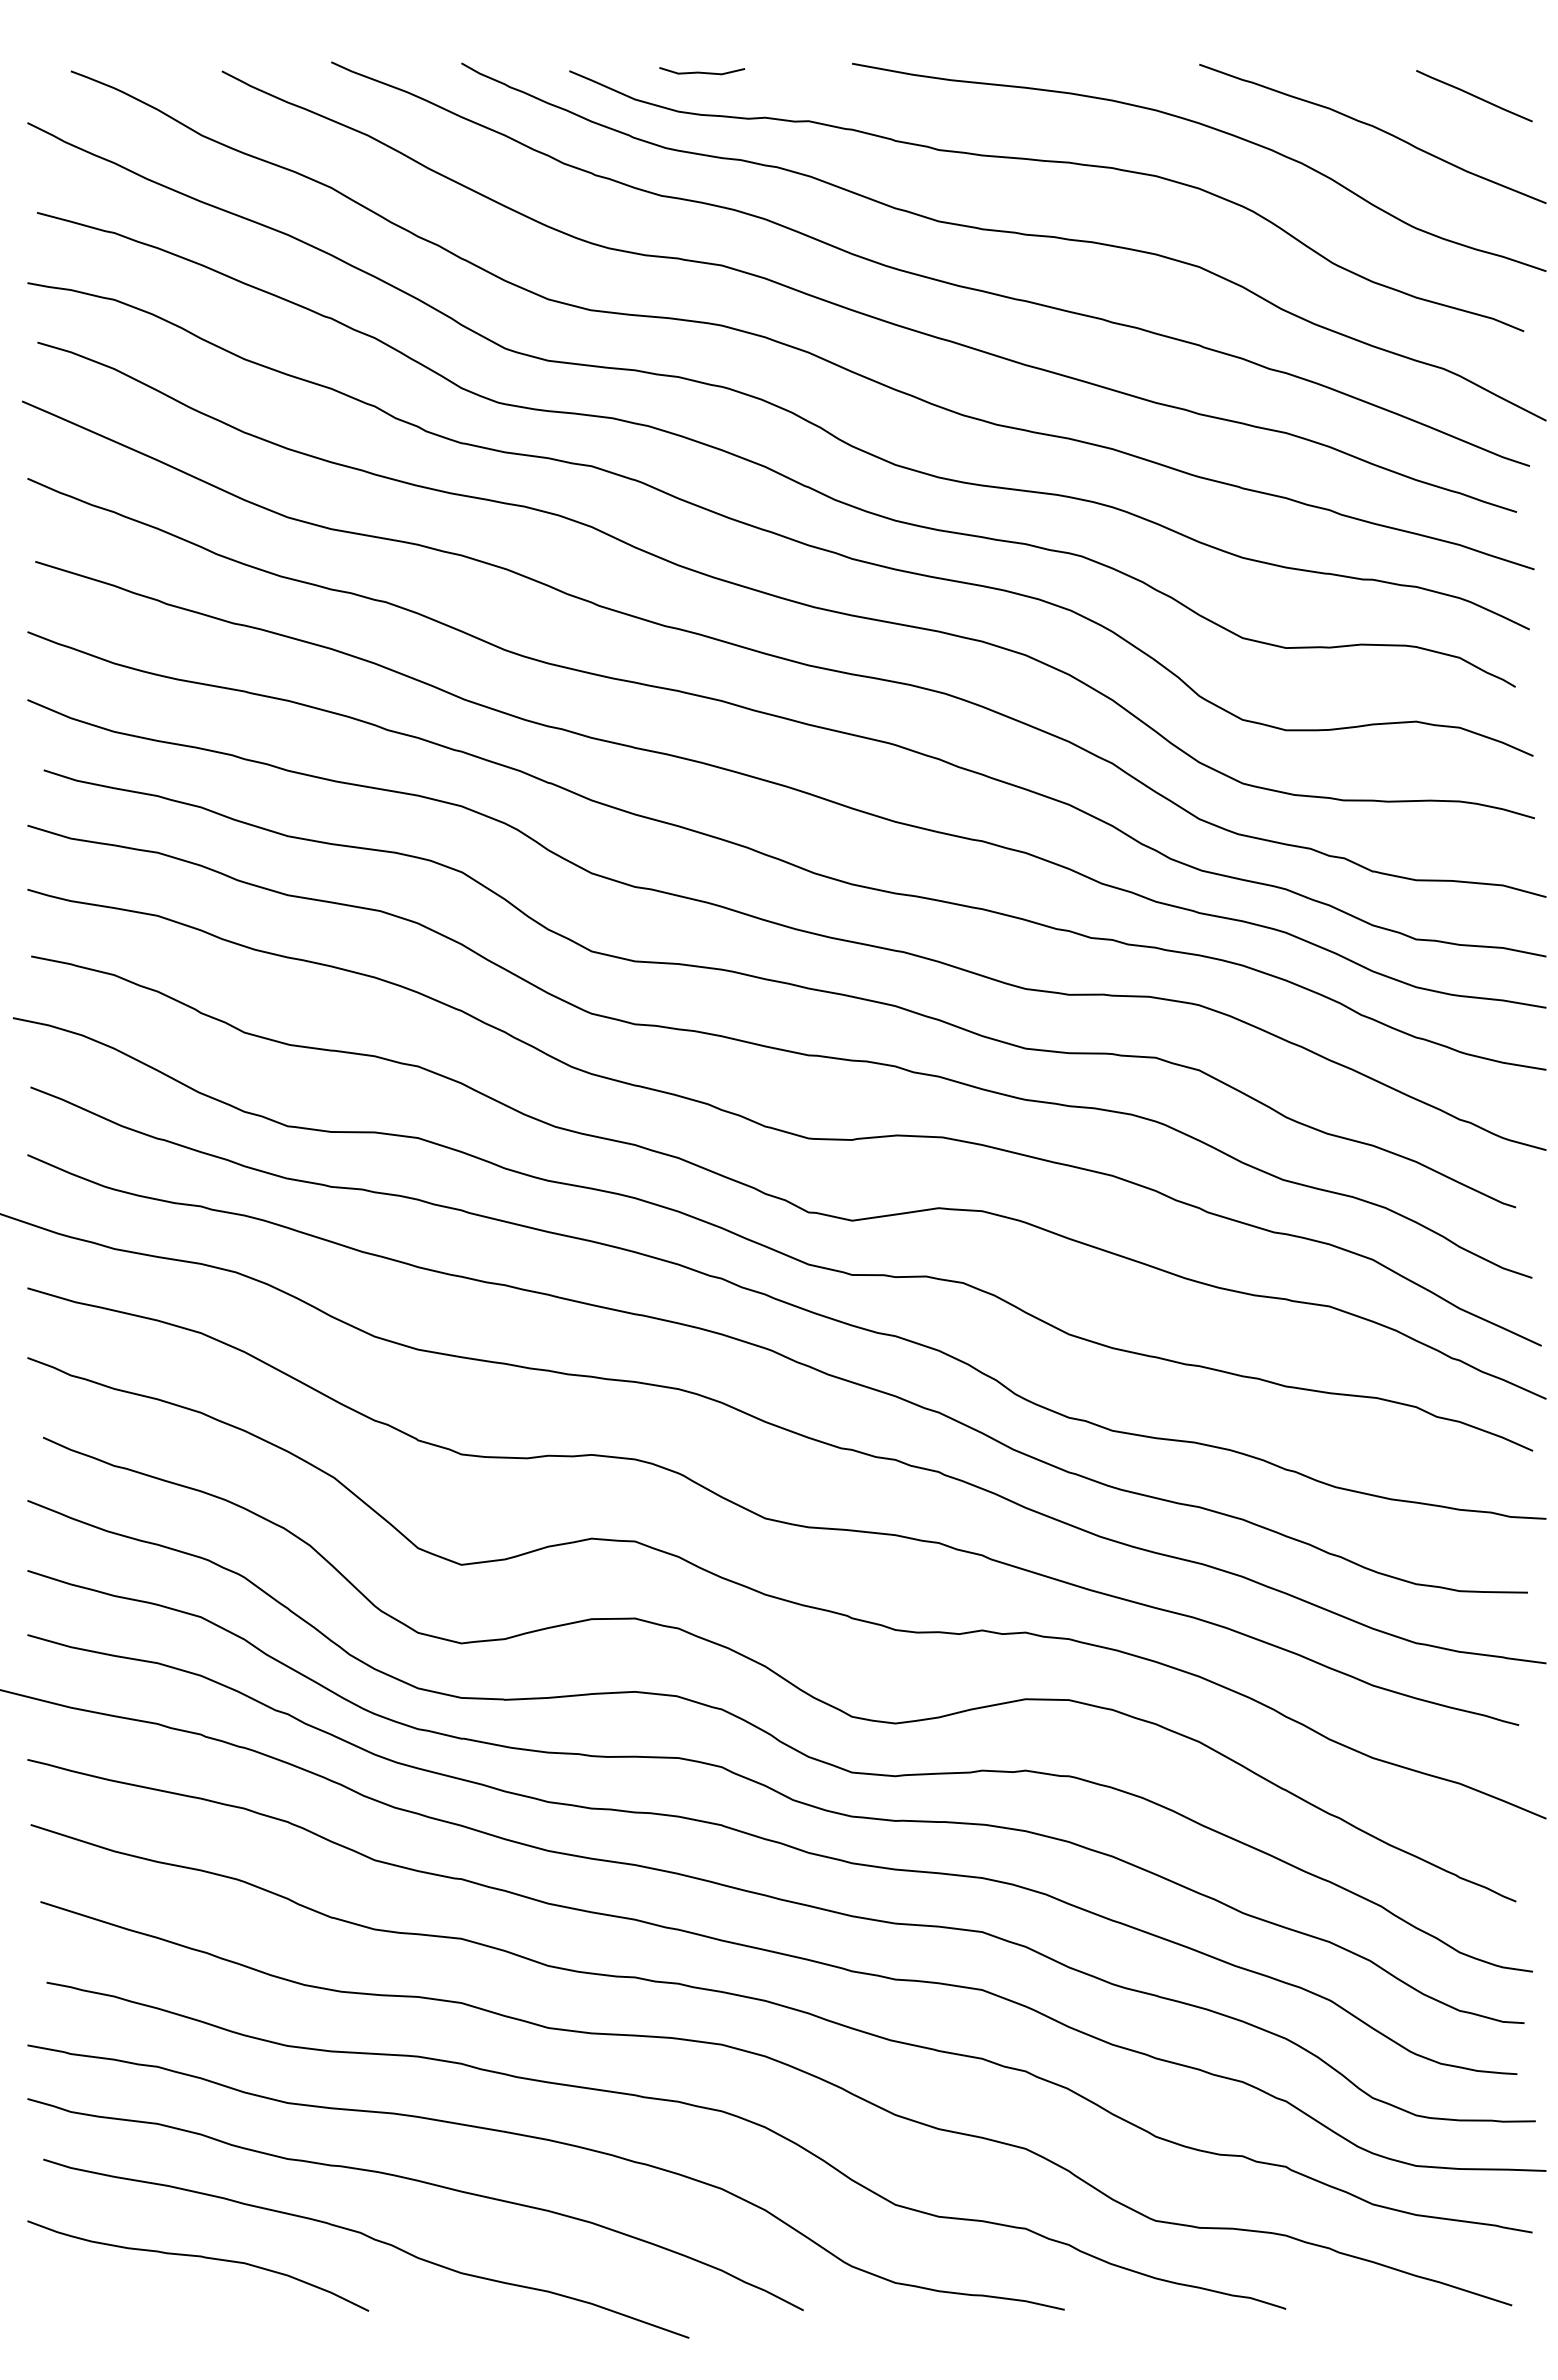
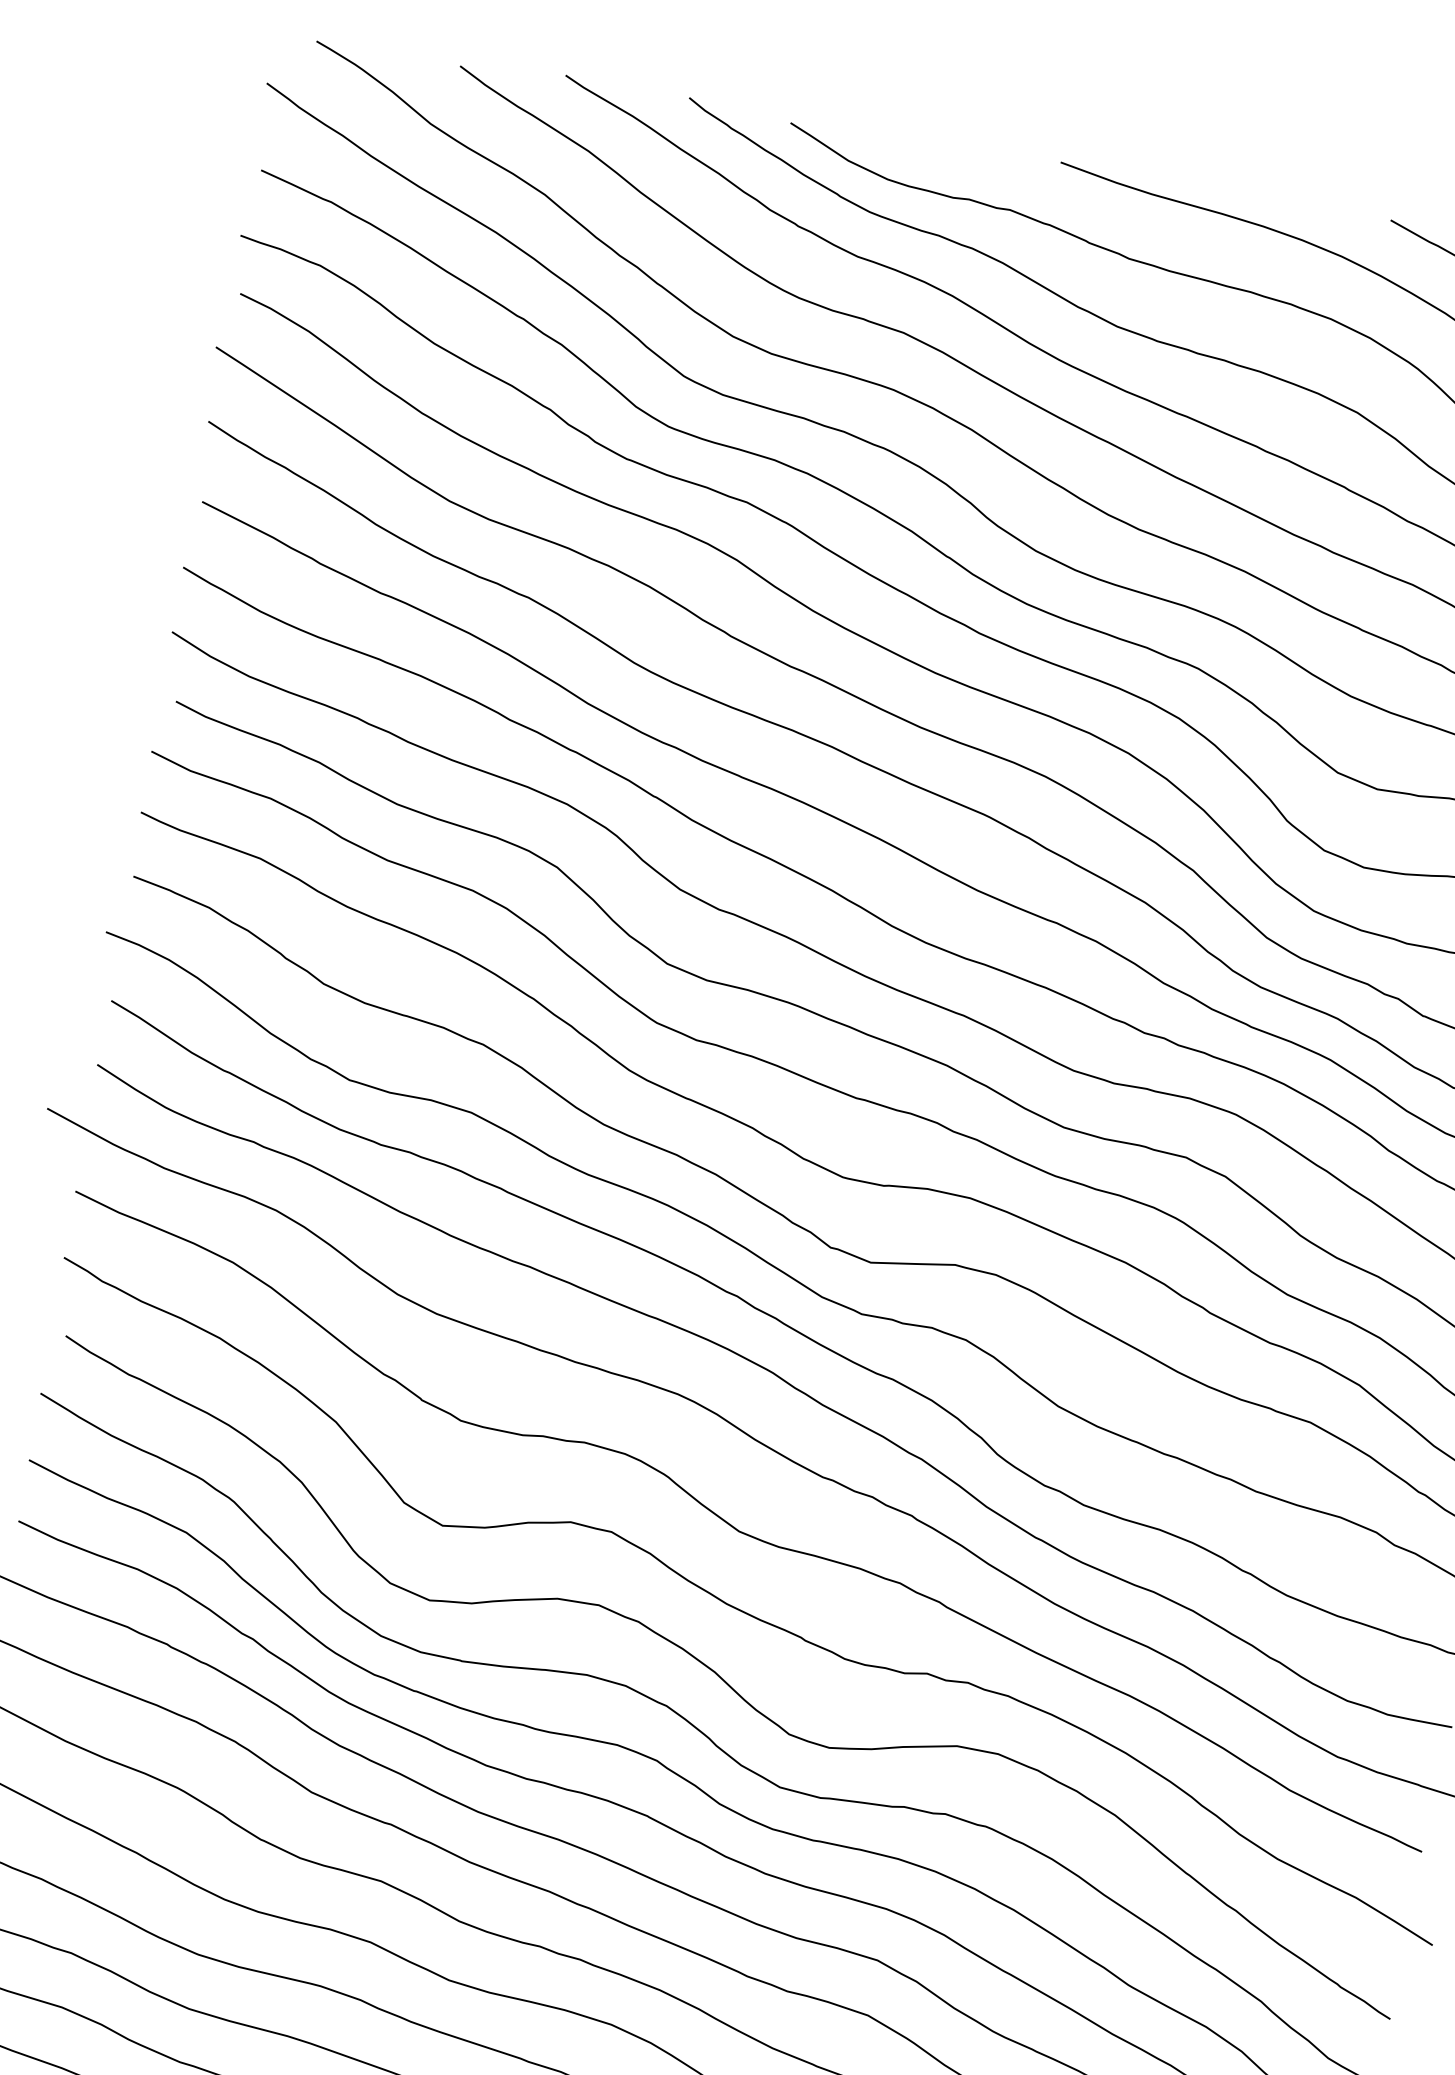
line: (701, 71) -> (916, 145), removed

